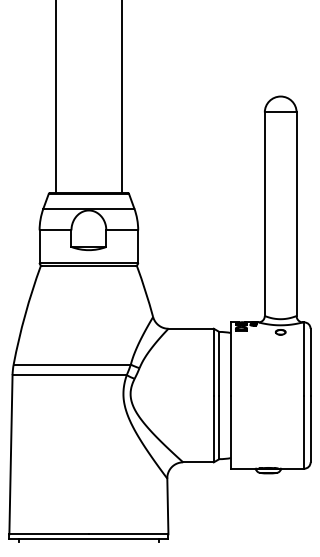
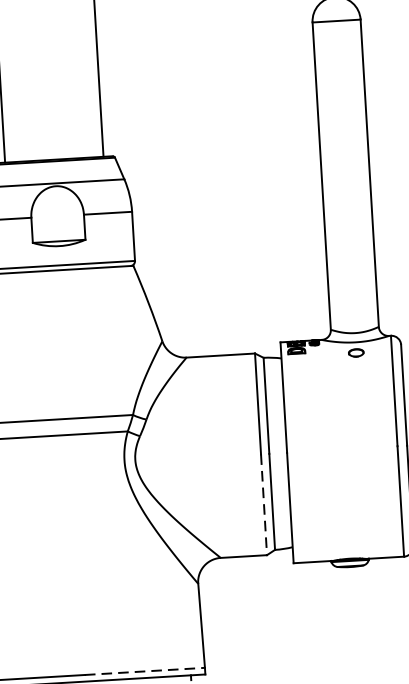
line: (213, 429) -> (263, 505), solid -> dashed
line: (128, 534) -> (144, 671), solid -> dashed

